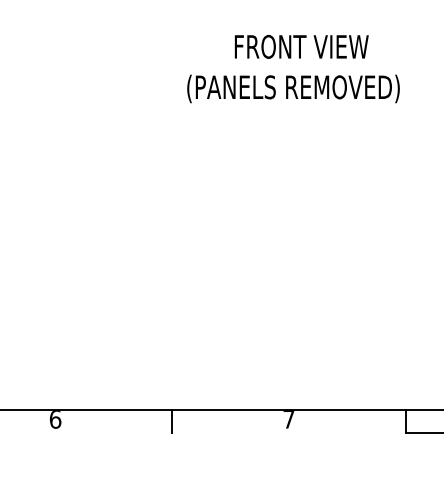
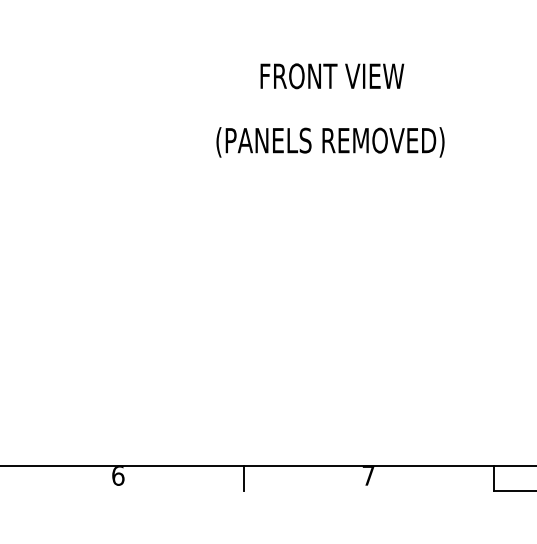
text: (301, 47) -> (332, 76), moved
text: (293, 89) -> (330, 142), moved

